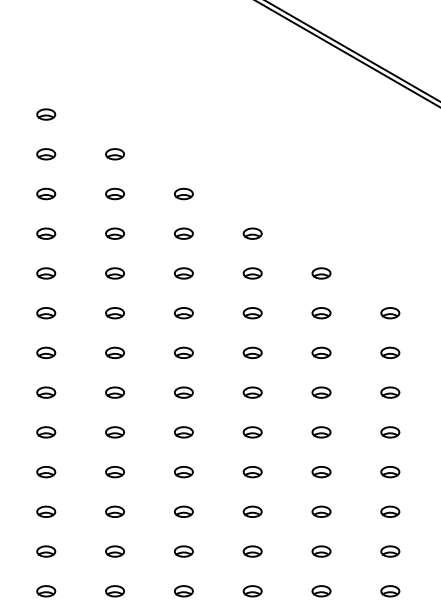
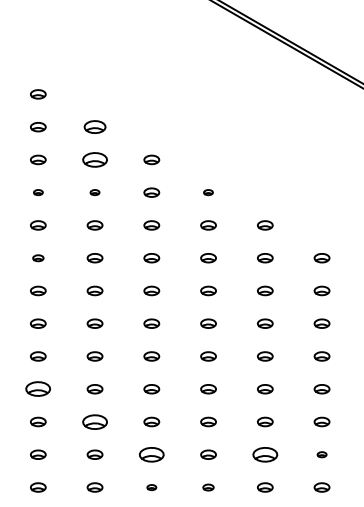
part: (114, 154) -> (94, 127), size x1.4
part: (114, 193) -> (94, 159), size x1.6
part: (46, 233) -> (38, 192), size x0.6
part: (114, 233) -> (94, 192), size x0.6
part: (252, 233) -> (208, 192), size x0.6
part: (46, 313) -> (38, 258), size x0.7
part: (46, 472) -> (38, 389), size x1.6
part: (114, 511) -> (94, 421), size x1.6
part: (183, 551) -> (151, 454), size x1.6
part: (321, 551) -> (265, 454), size x1.6
part: (390, 551) -> (322, 454), size x0.6
part: (183, 591) -> (151, 487), size x0.6
part: (252, 591) -> (208, 487), size x0.7

